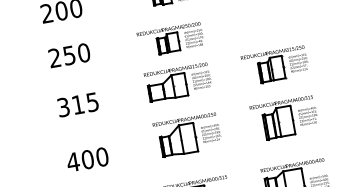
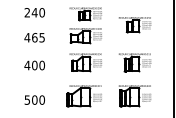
text: (68, 55) -> (34, 12), 250 -> 240
part: (276, 67) -> (135, 25), moved
text: (69, 105) -> (30, 37), 315 -> 465

